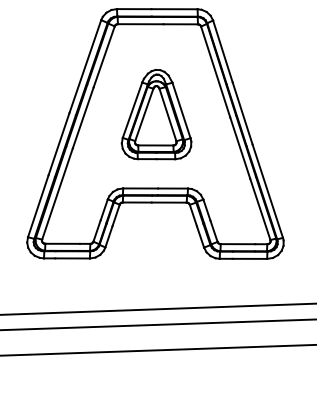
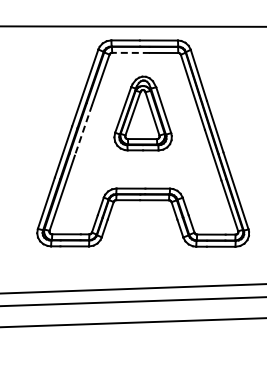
line: (140, 23) -> (130, 52), solid -> dashed
part: (155, 114) -> (142, 113), moved
line: (83, 118) -> (83, 130), solid -> dashed

